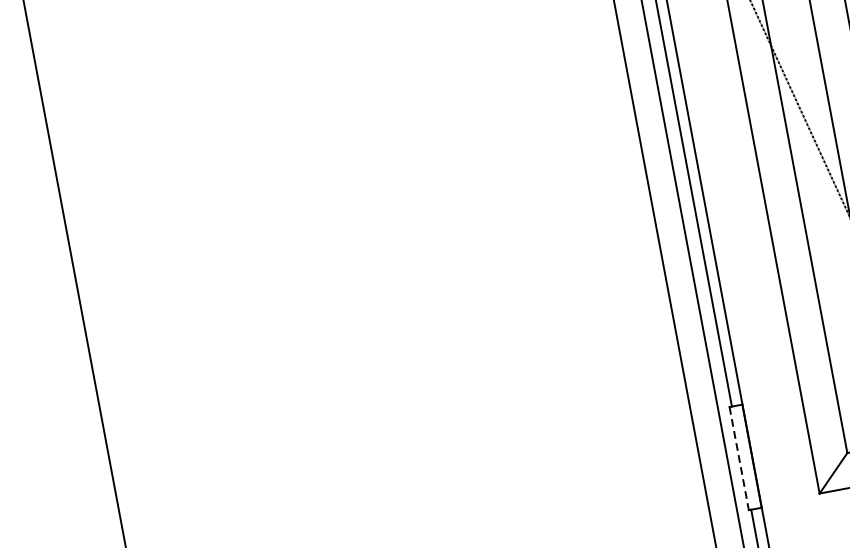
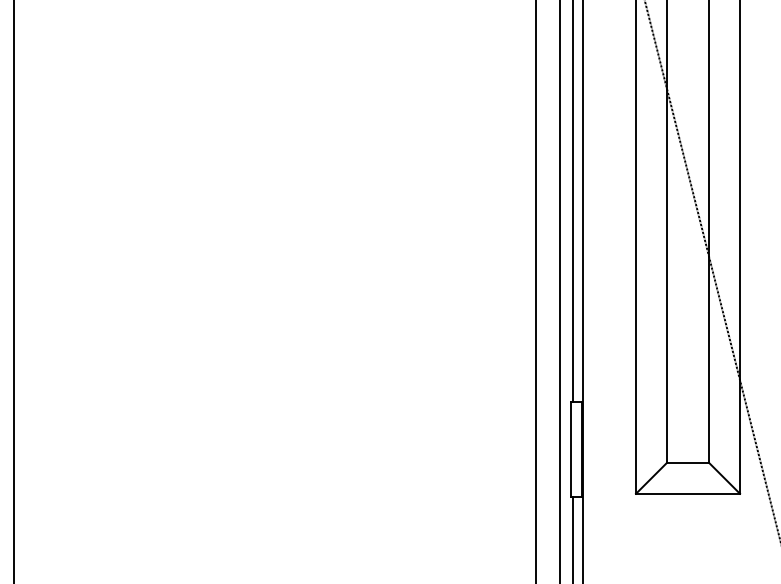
line: (739, 459) -> (570, 450), dashed -> solid

